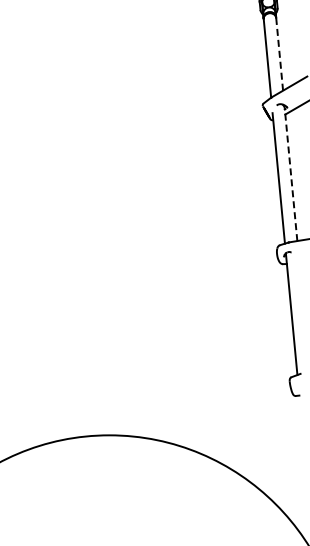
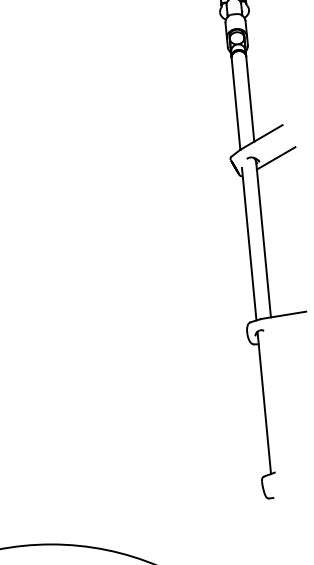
line: (279, 54) -> (250, 99), dashed -> solid
line: (291, 174) -> (264, 239), dashed -> solid

